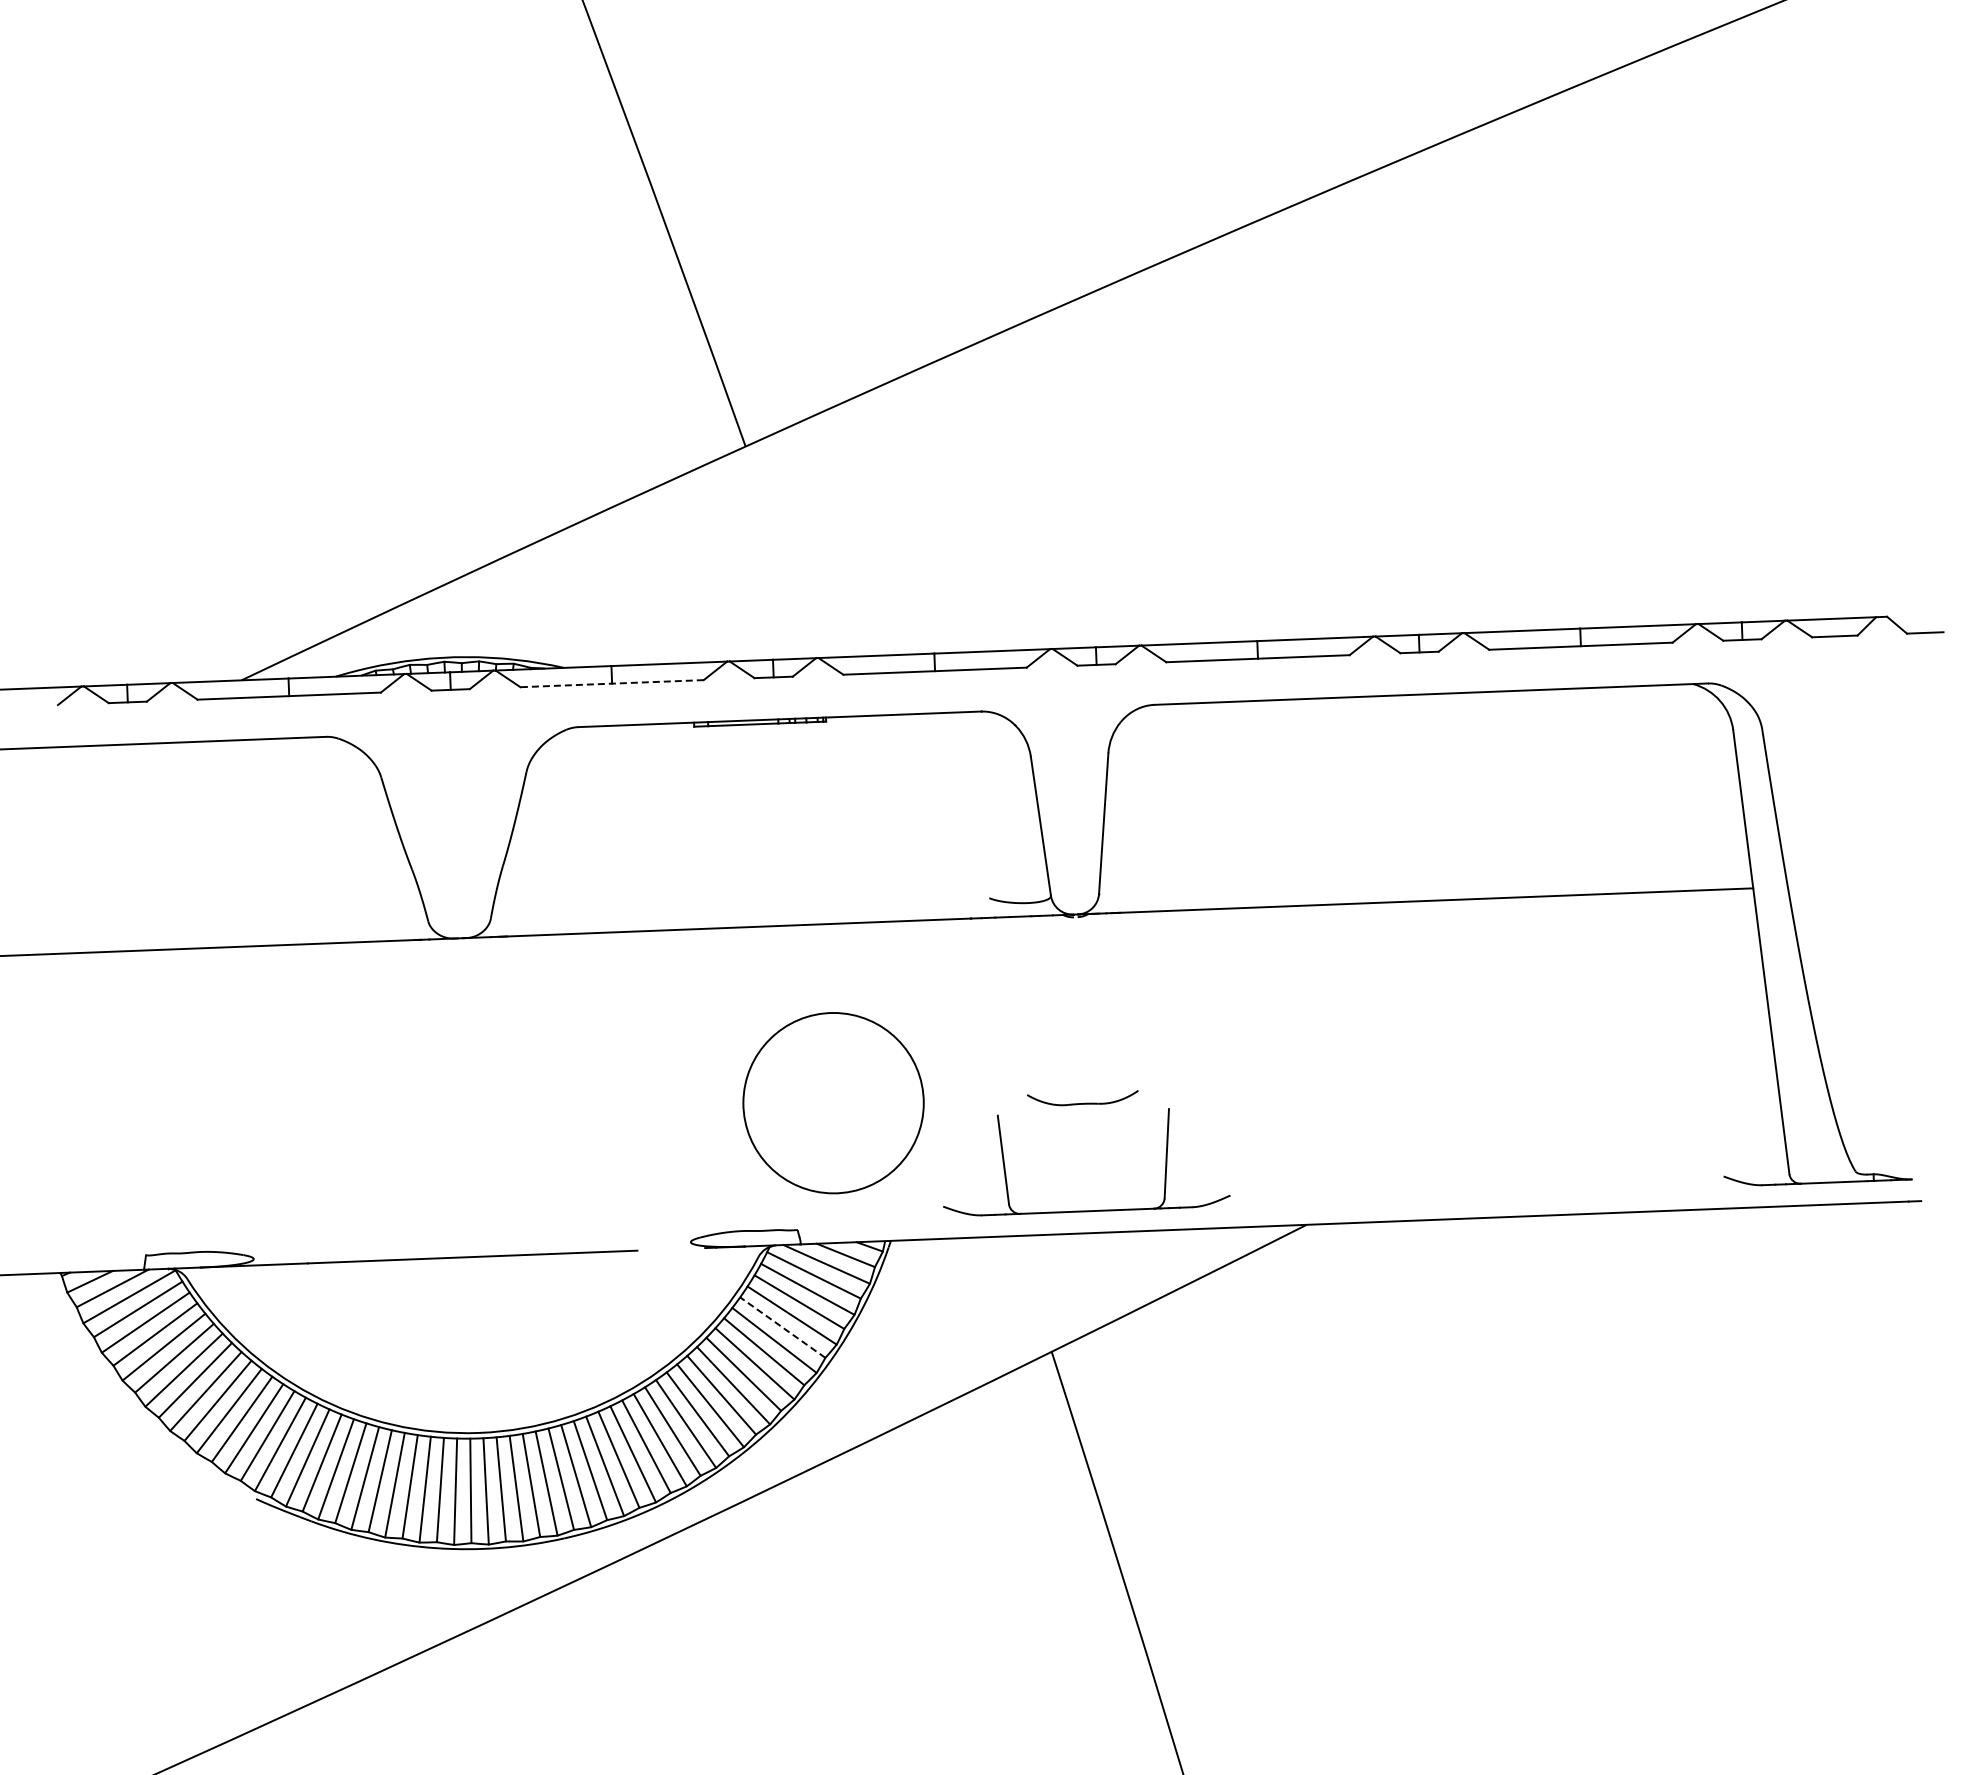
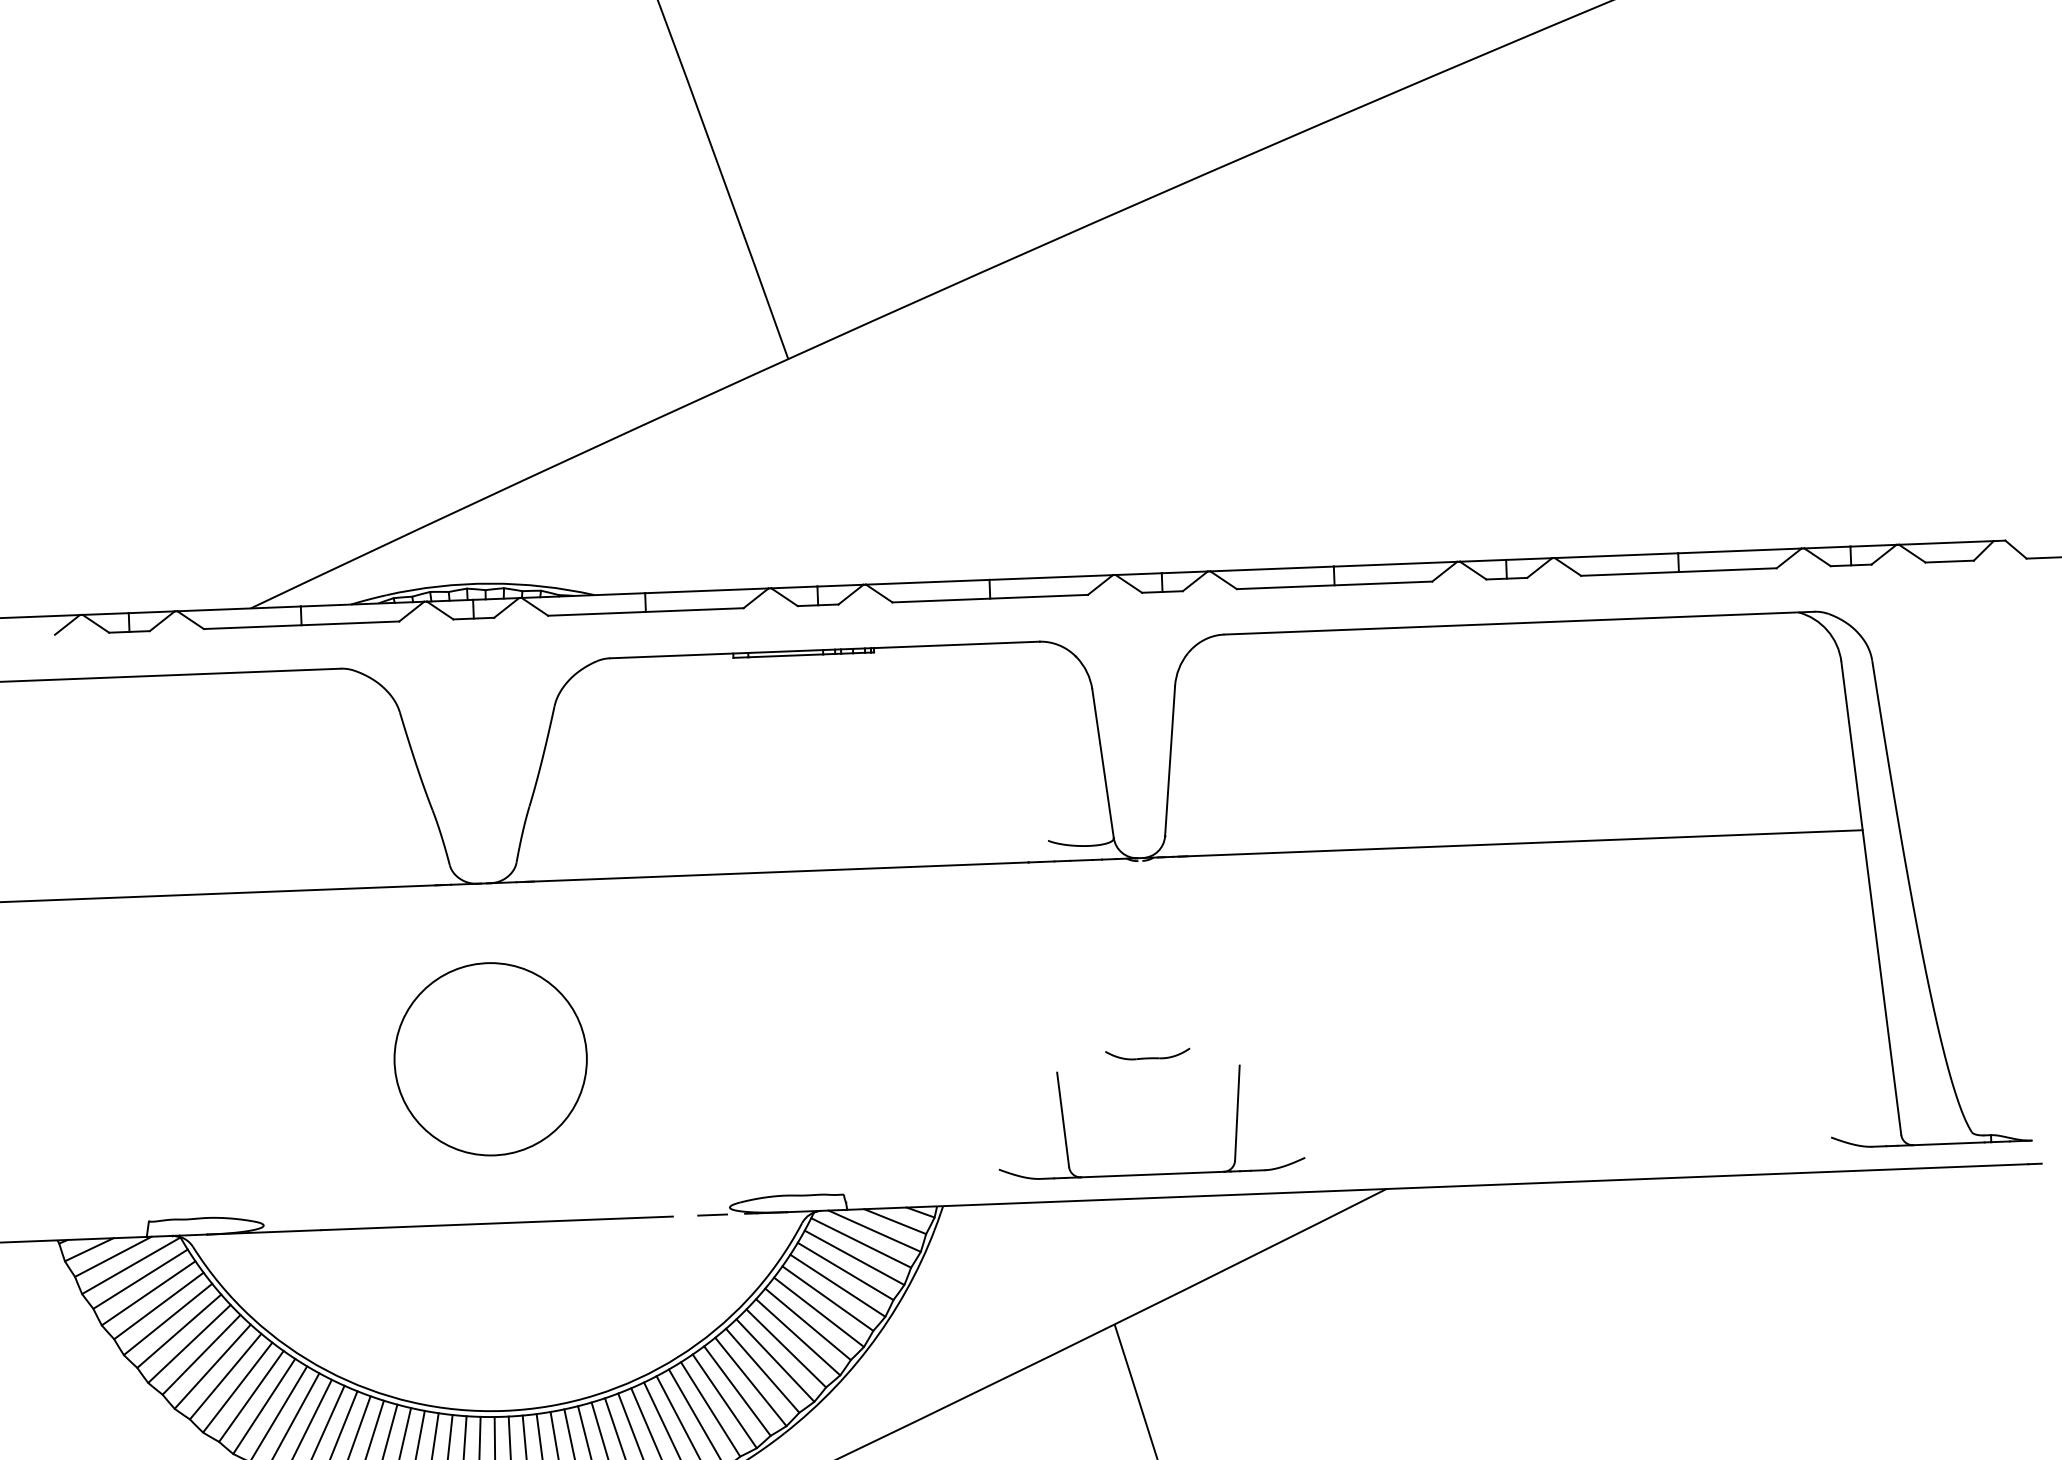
line: (612, 683) -> (646, 611), dashed -> solid
part: (1082, 1098) -> (1147, 1054), size x0.71
circle: (833, 1103) -> (490, 1059), moved
line: (674, 1248) -> (712, 1214), added
line: (782, 1327) -> (827, 1298), dashed -> solid

